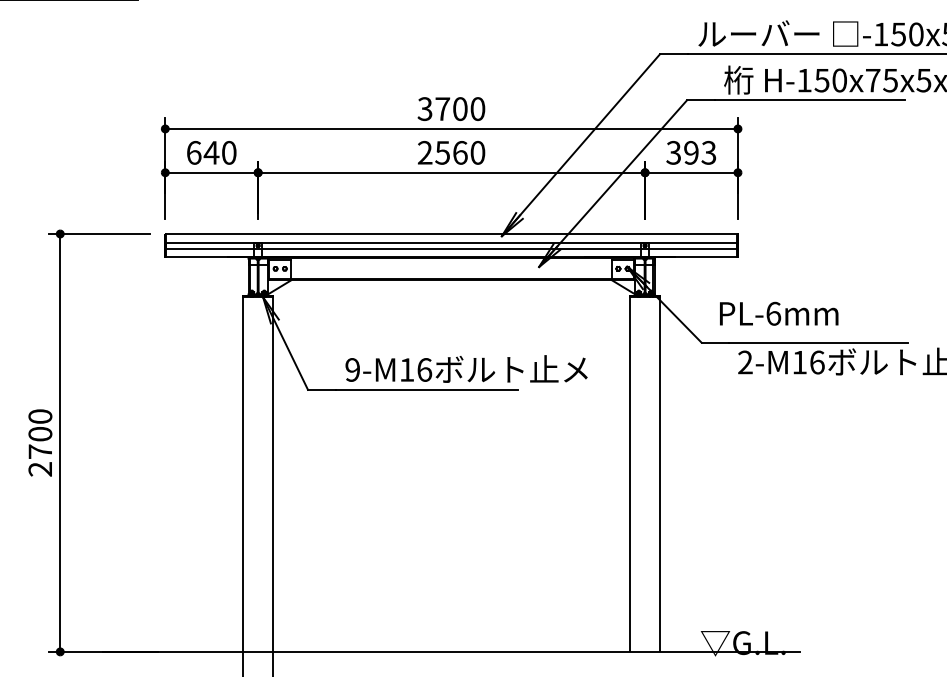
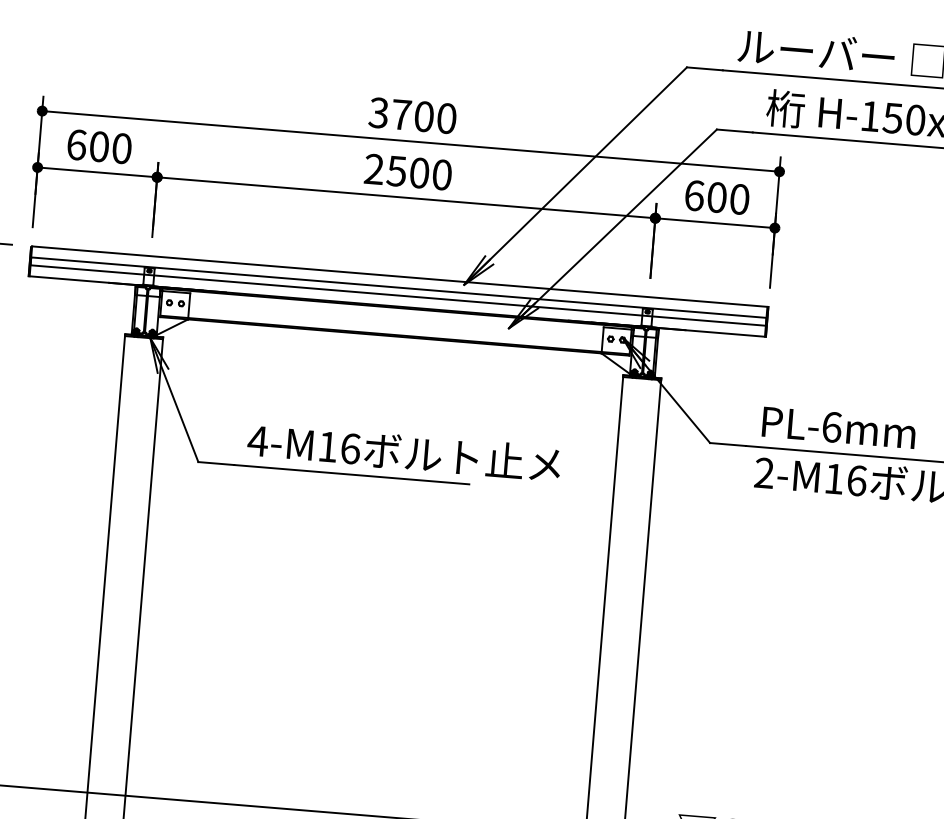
text: (211, 152) -> (99, 146), 640 -> 600
text: (460, 152) -> (419, 172), 2560 -> 2500
text: (691, 152) -> (717, 197), 393 -> 600
text: (779, 313) -> (839, 427), moved
text: (352, 369) -> (257, 440), 9-M16 -> 4-M16

